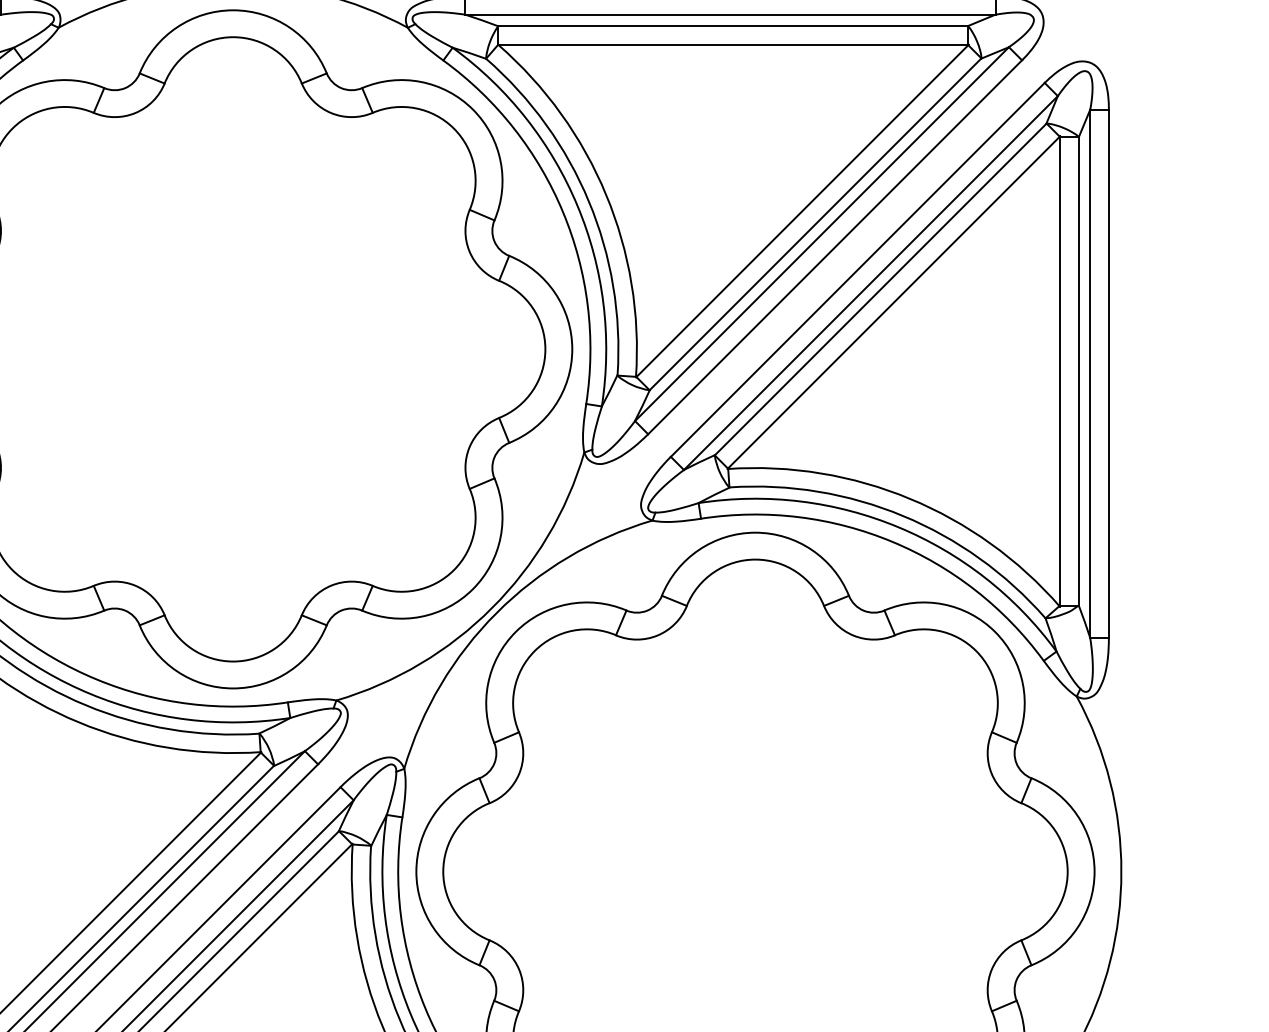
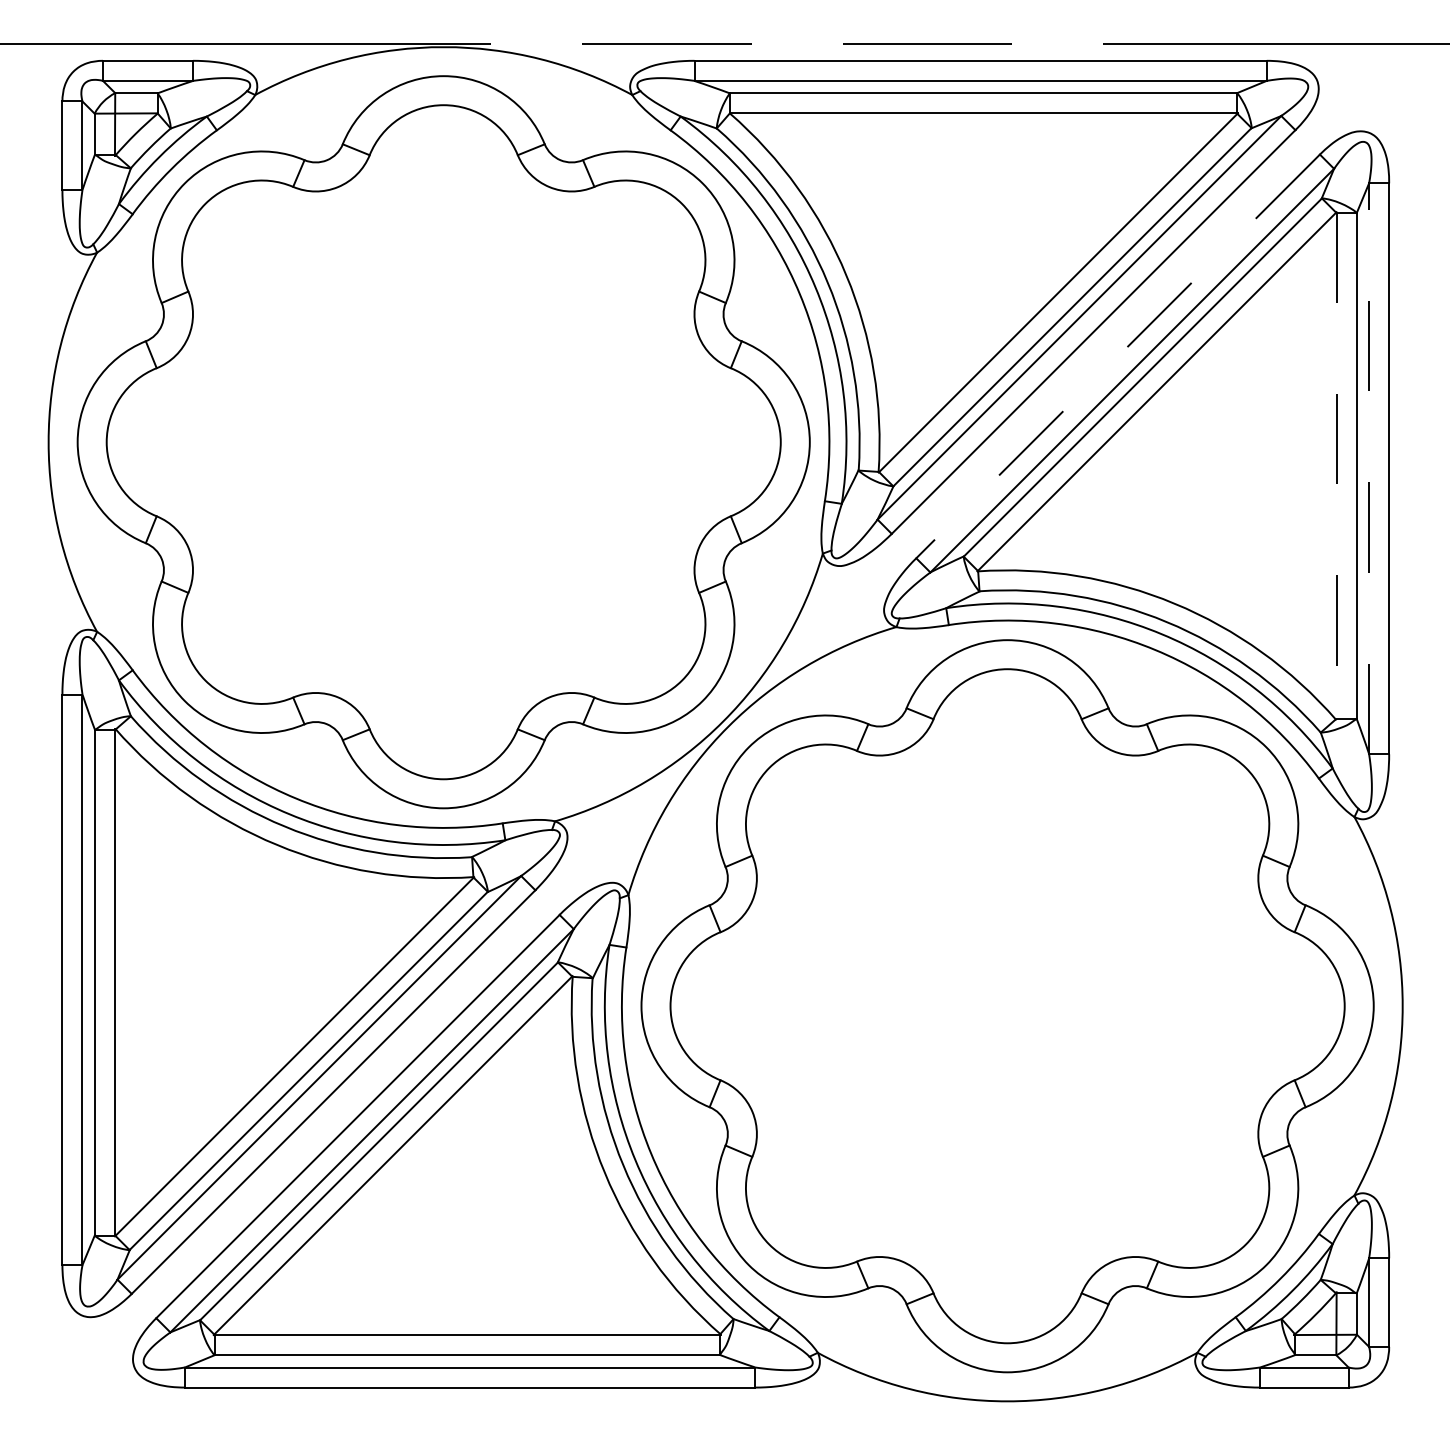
line: (857, 269) -> (1117, 356), solid -> dashed
line: (1060, 371) -> (1336, 466), solid -> dashed
line: (1090, 373) -> (1369, 468), solid -> dashed

